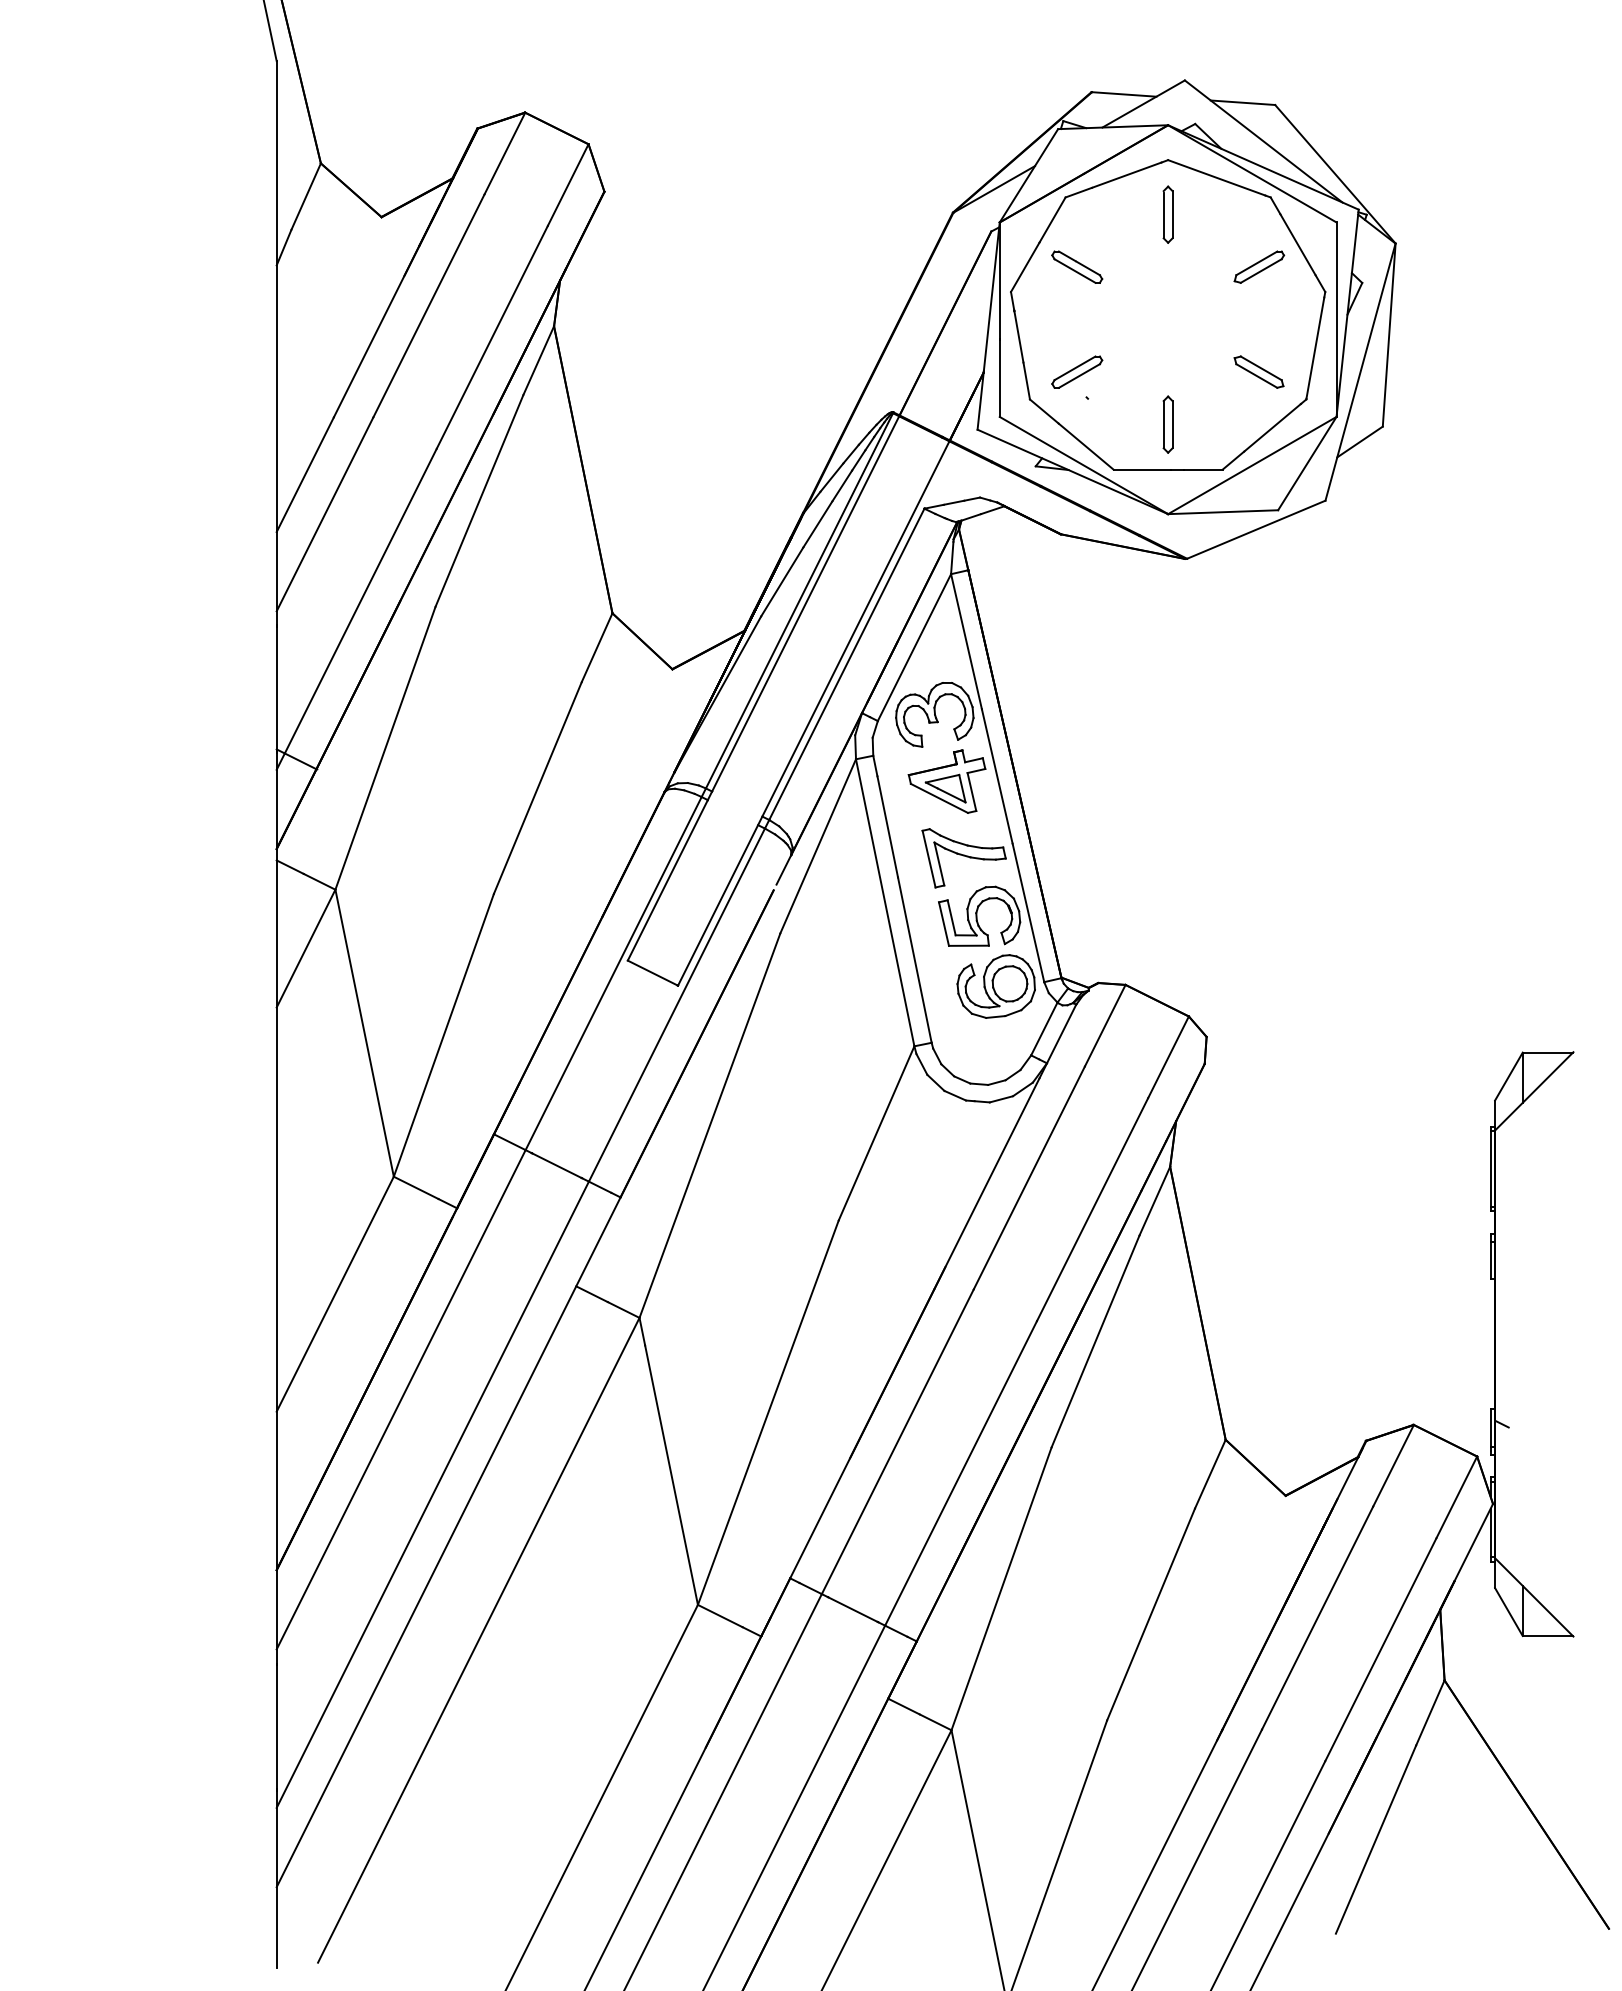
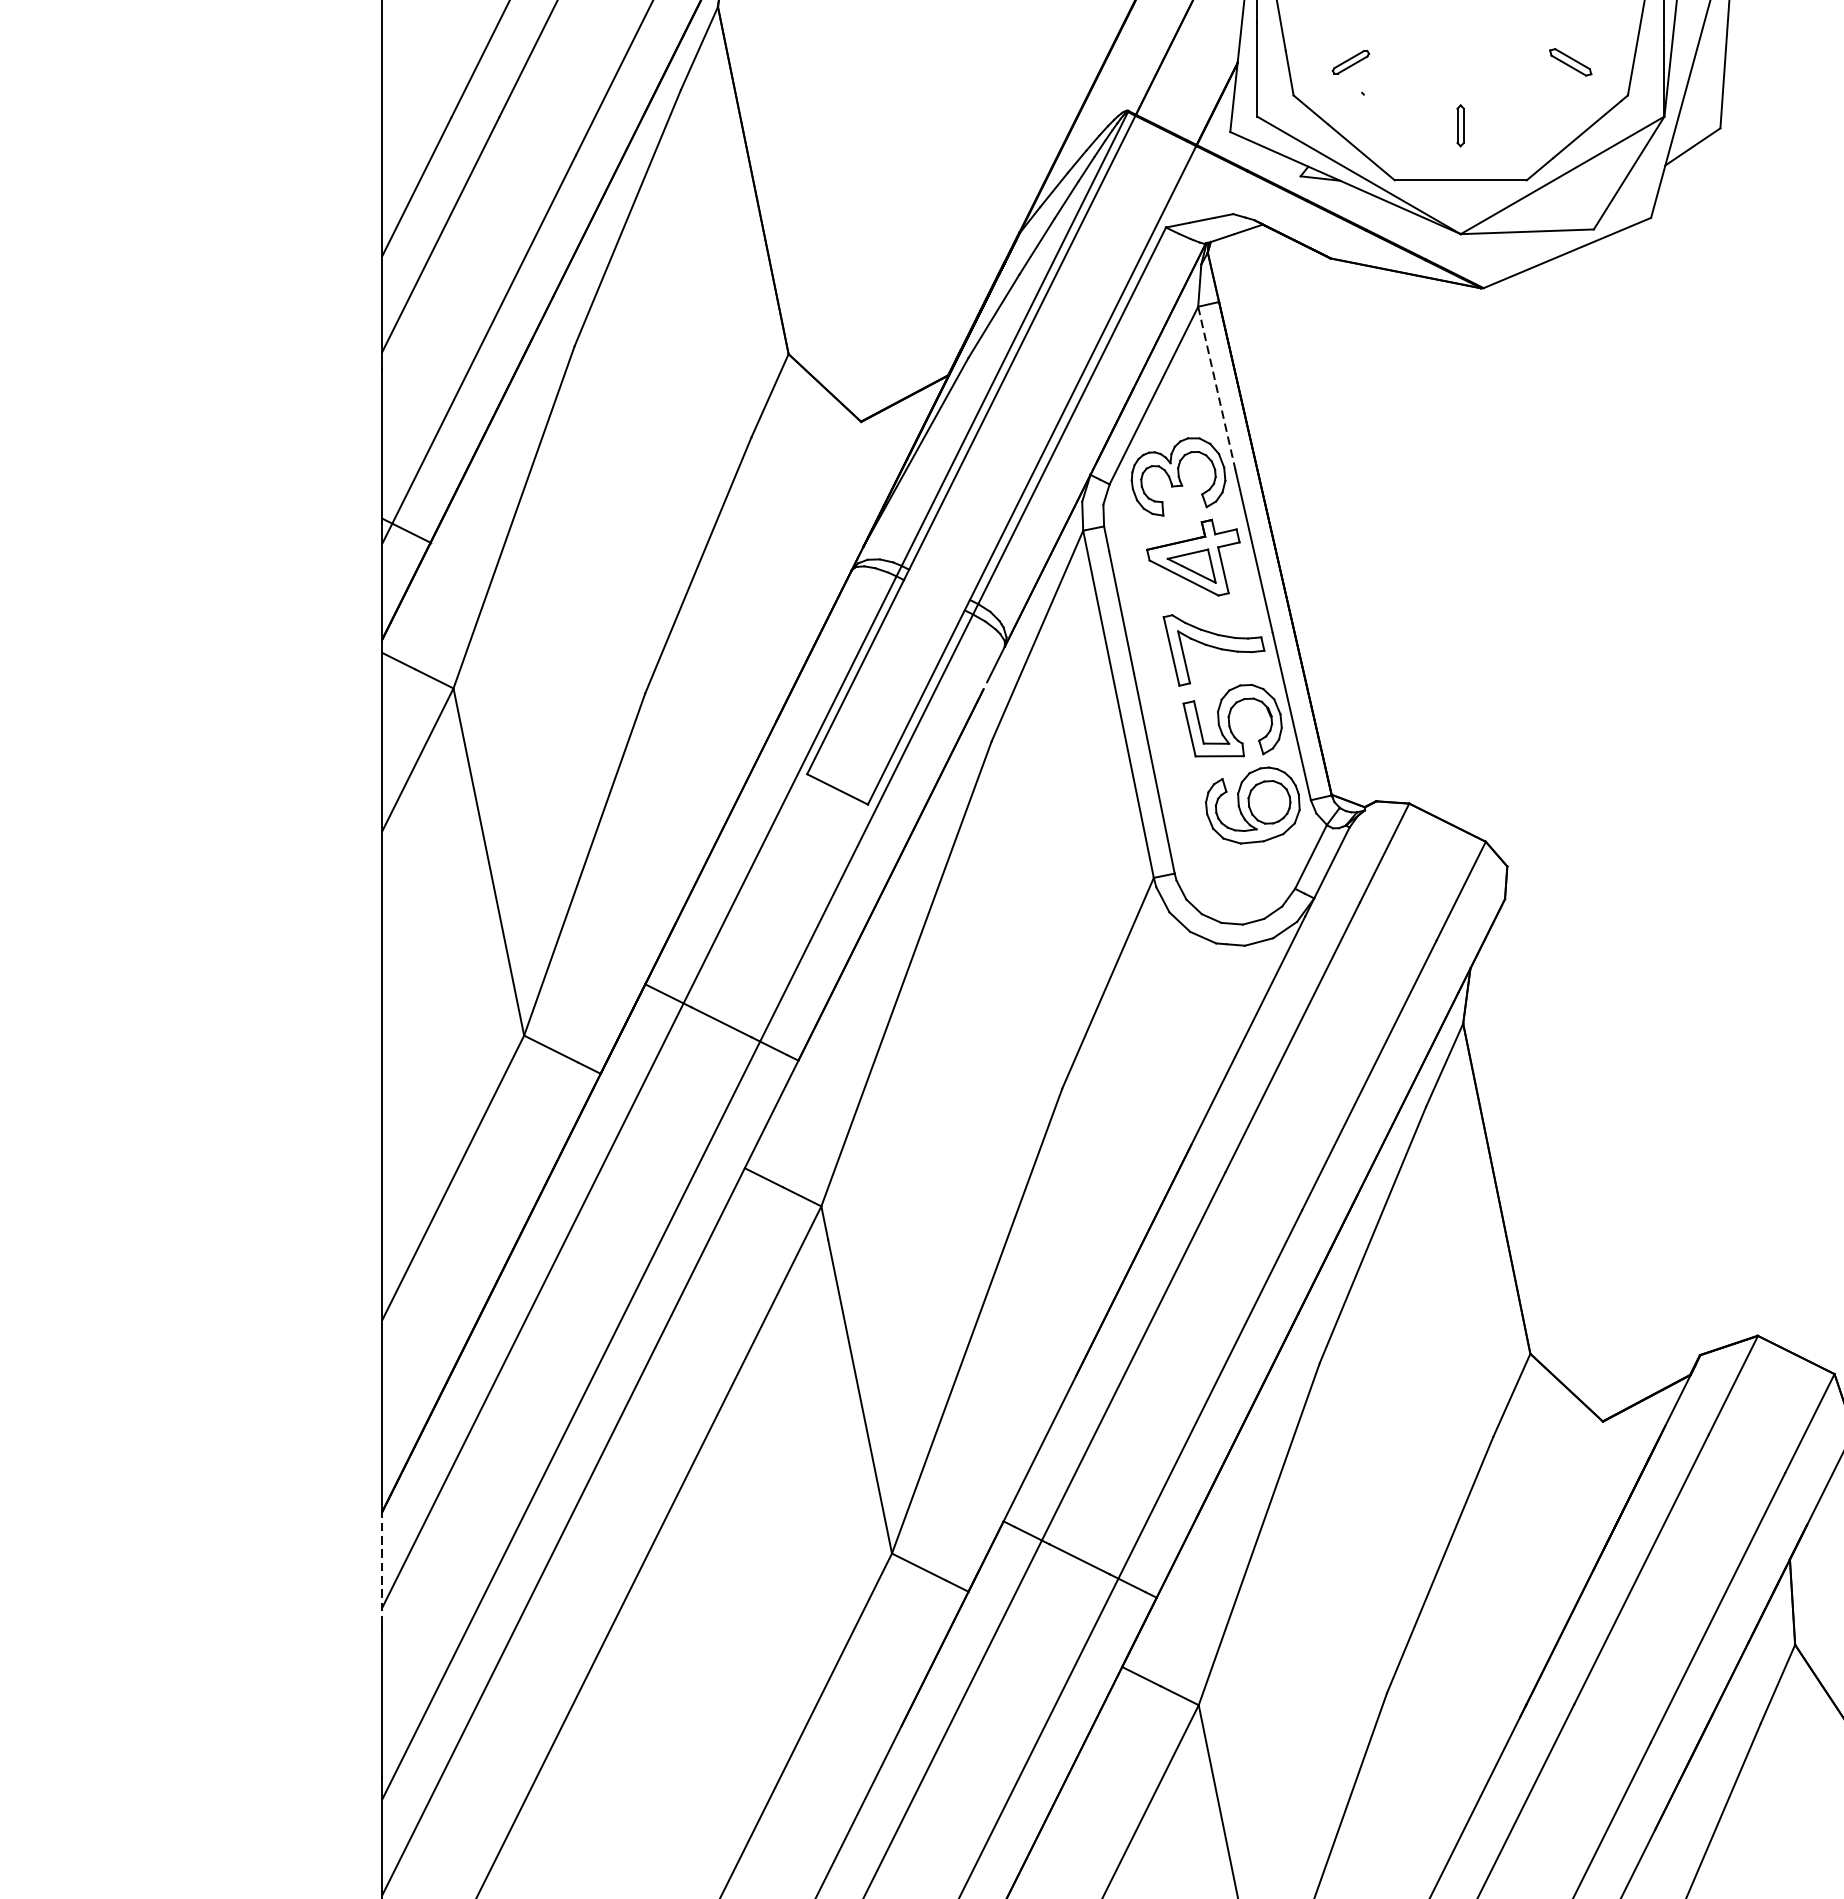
part: (1077, 371) -> (1351, 61), size x0.6
part: (1258, 371) -> (1570, 61), size x0.7
part: (1167, 424) -> (1459, 125), size x0.6
line: (966, 642) -> (1216, 389), solid -> dashed
line: (276, 1616) -> (382, 1567), solid -> dashed

